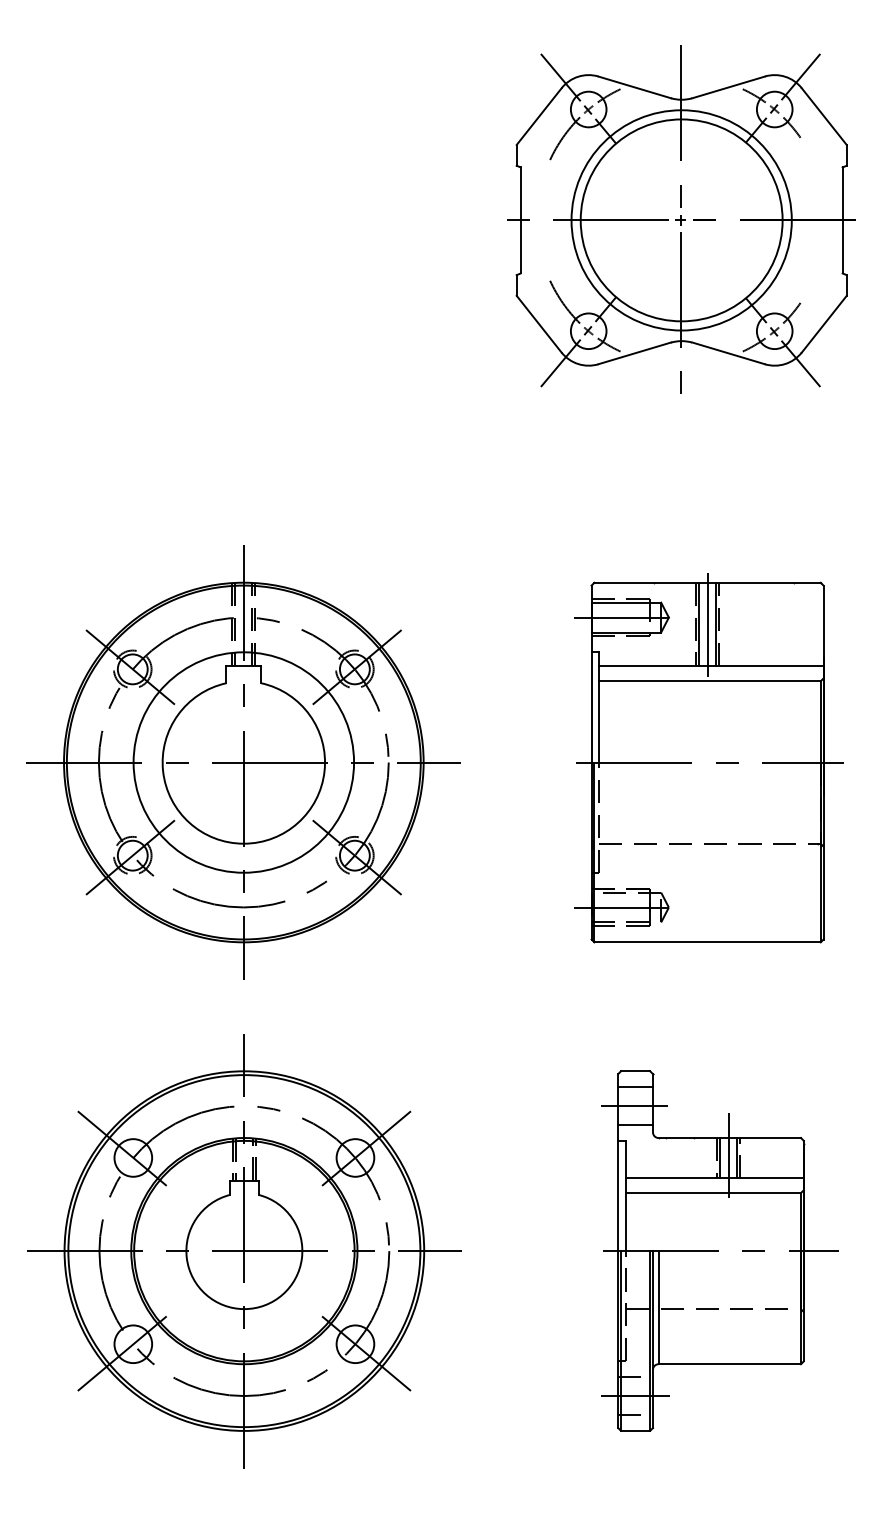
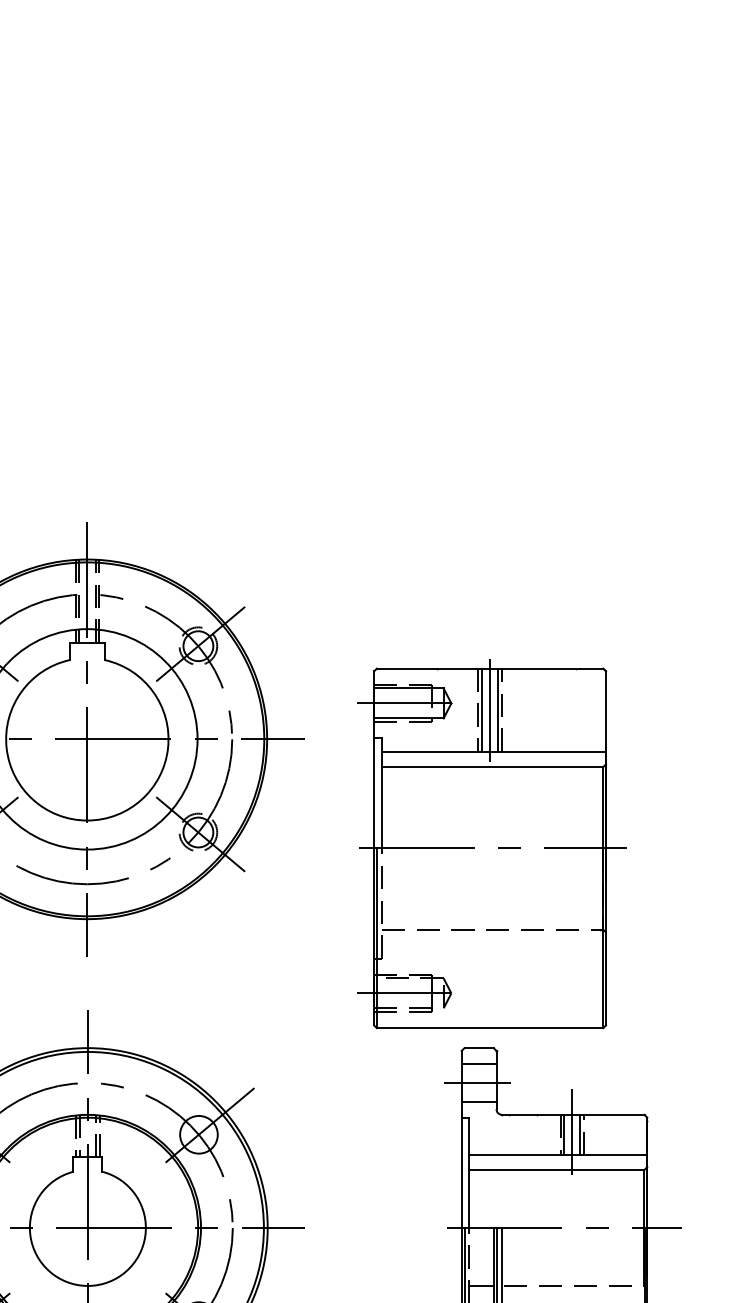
part: (681, 219) -> (525, 196), removed
part: (708, 758) -> (491, 844), moved

